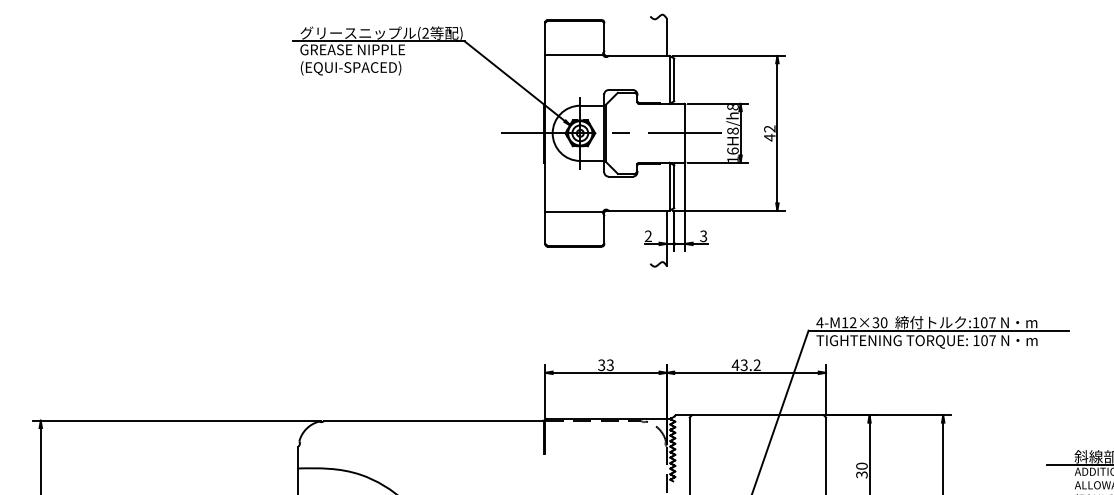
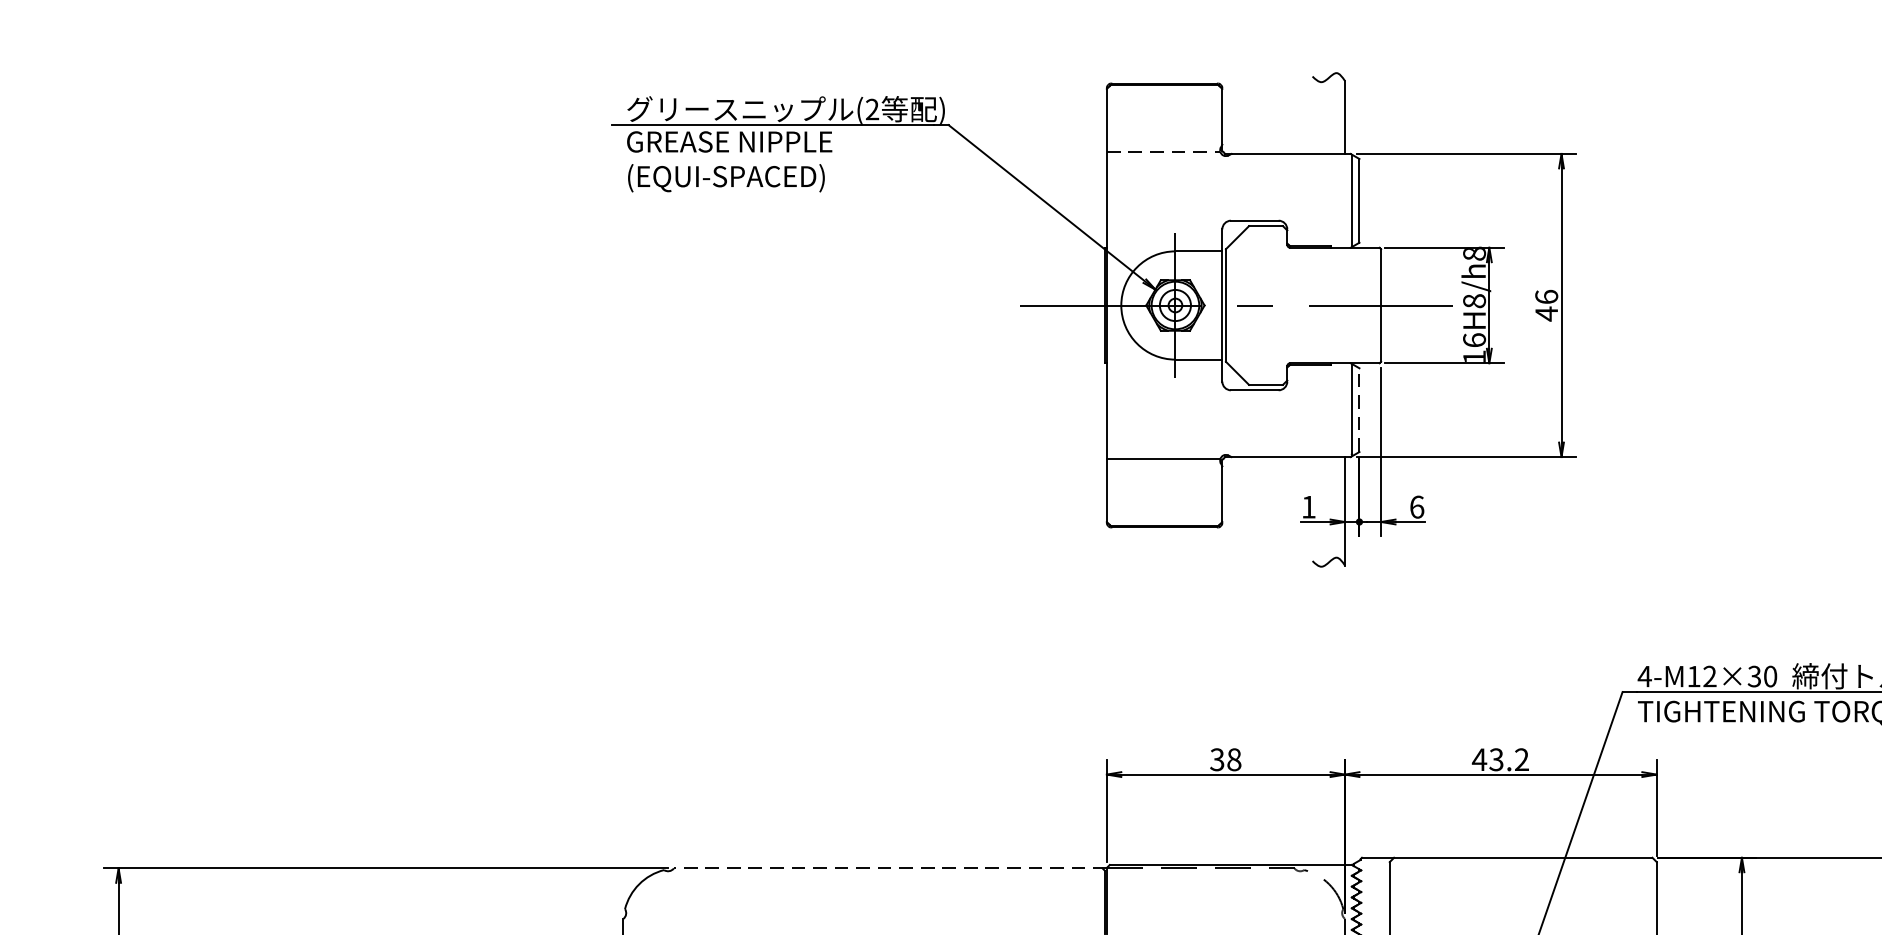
line: (574, 55) -> (1164, 153), solid -> dashed
text: (769, 128) -> (1546, 296), 42 -> 46
line: (674, 186) -> (1359, 409), solid -> dashed
text: (647, 235) -> (1307, 505), 2 -> 1
text: (703, 236) -> (1416, 507), 3 -> 6
text: (609, 364) -> (1232, 758), 33 -> 38
line: (434, 420) -> (889, 867), solid -> dashed

